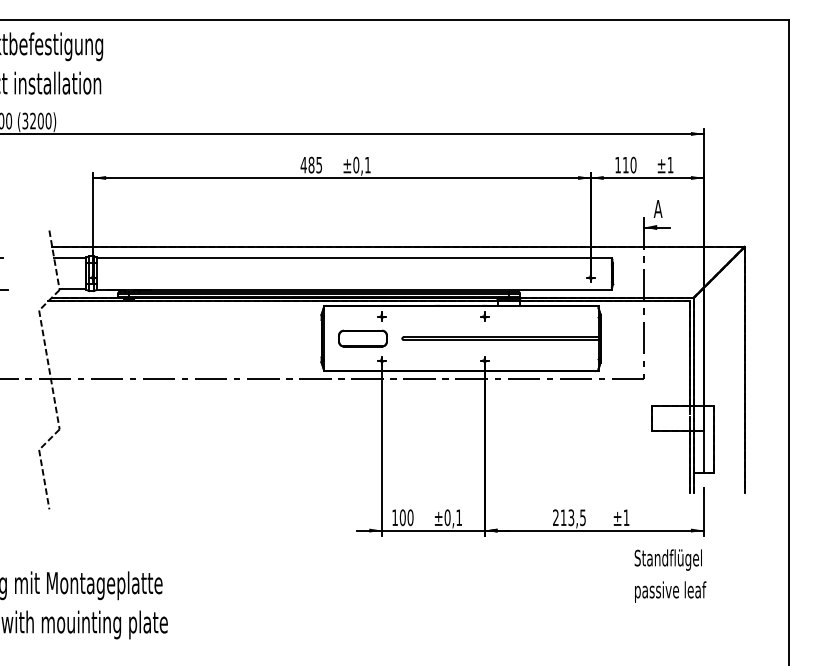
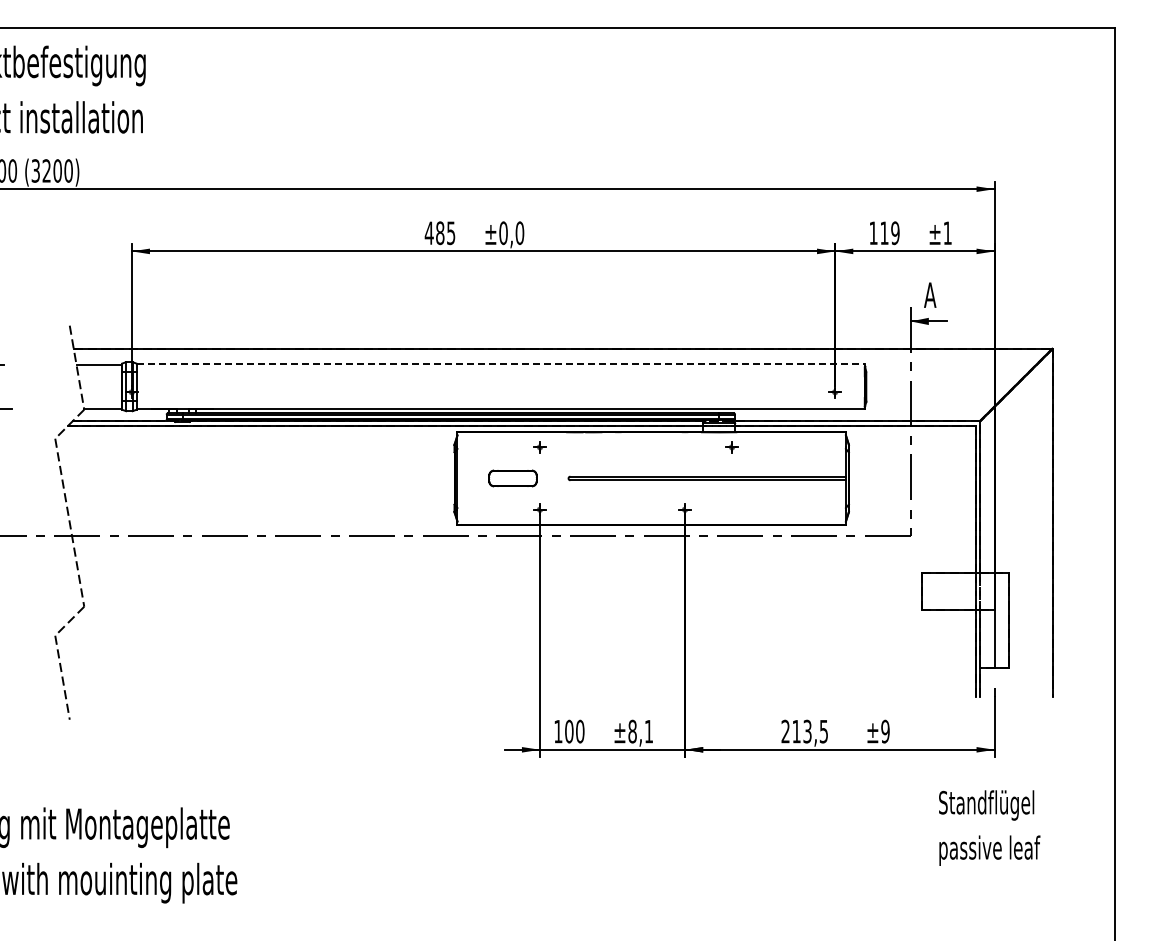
text: (367, 164) -> (519, 232), ±0,1 -> ±0,0
text: (633, 165) -> (895, 233), 110 -> 119
line: (354, 258) -> (501, 364), solid -> dashed
part: (484, 316) -> (731, 447), moved
part: (362, 338) -> (512, 478), size x0.7
text: (447, 517) -> (632, 731), ±0,1 -> ±8,1
text: (626, 517) -> (885, 731), ±1 -> ±9
text: (670, 575) -> (989, 827), moved

